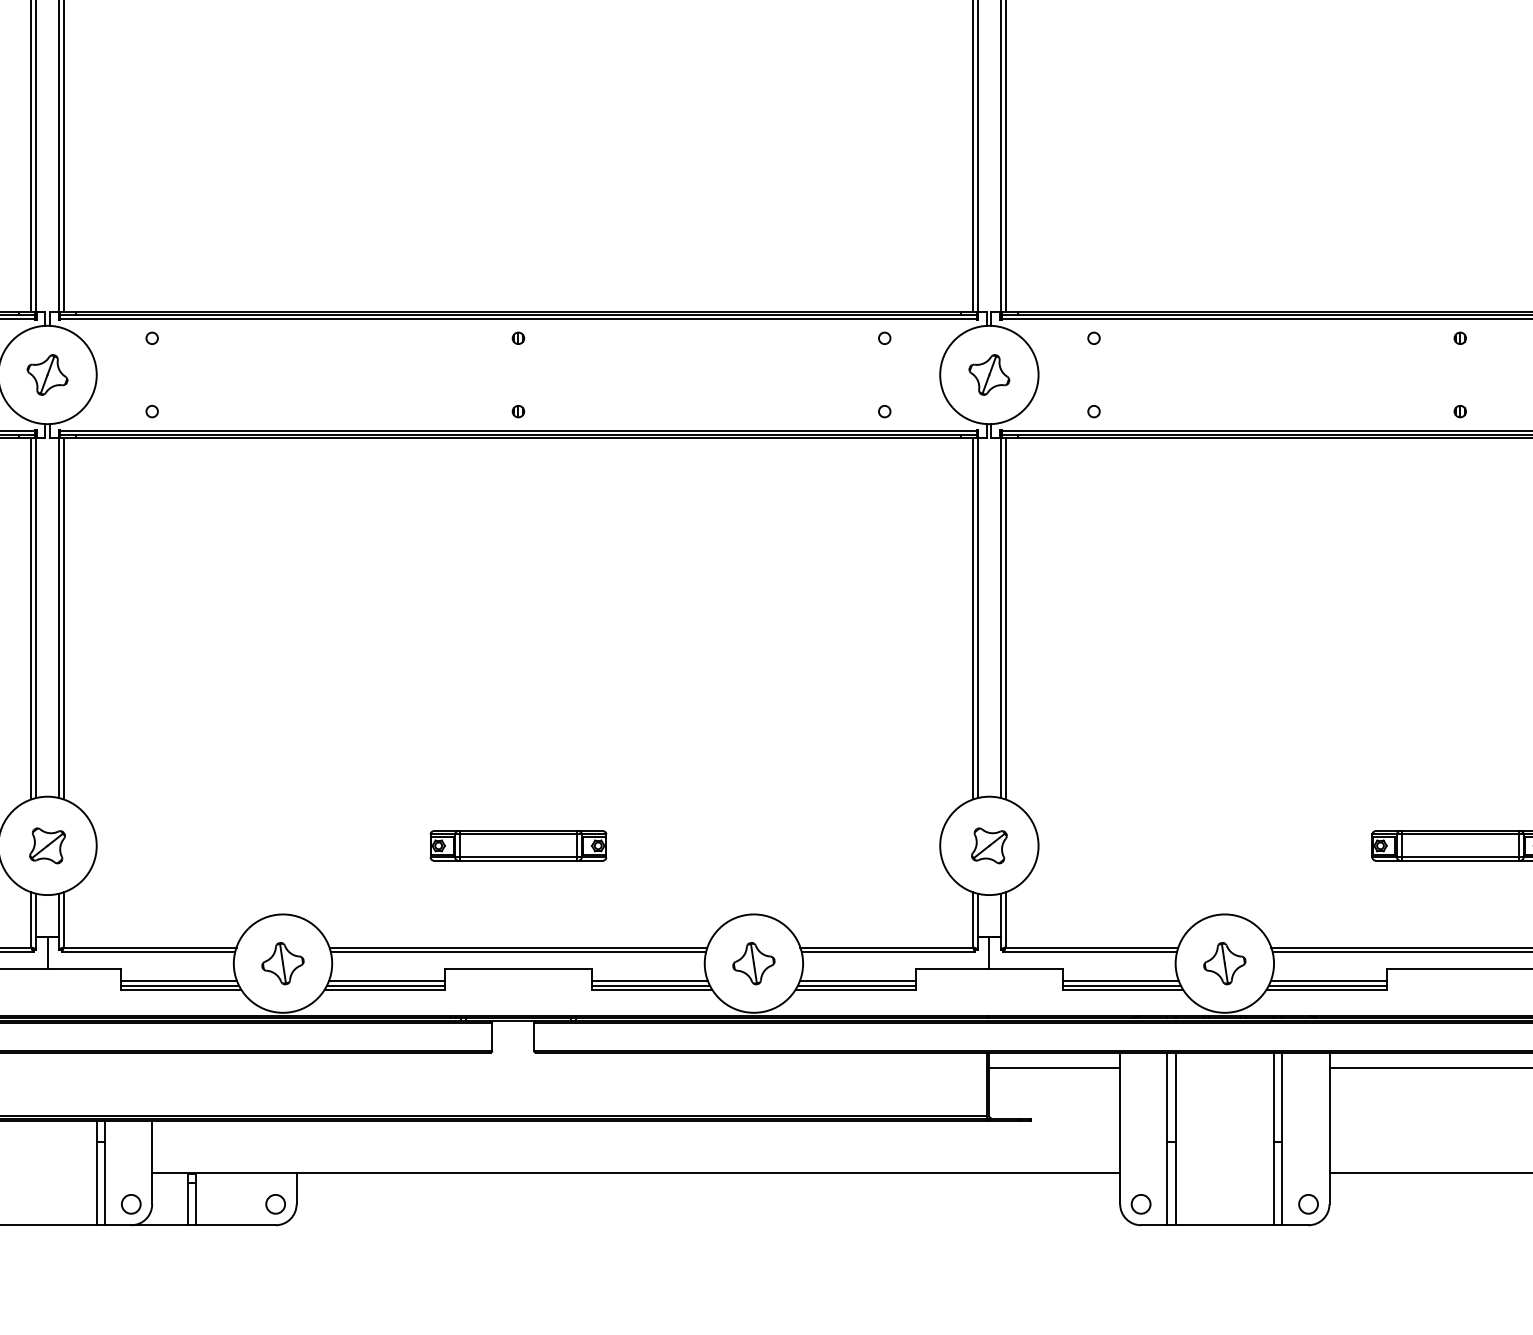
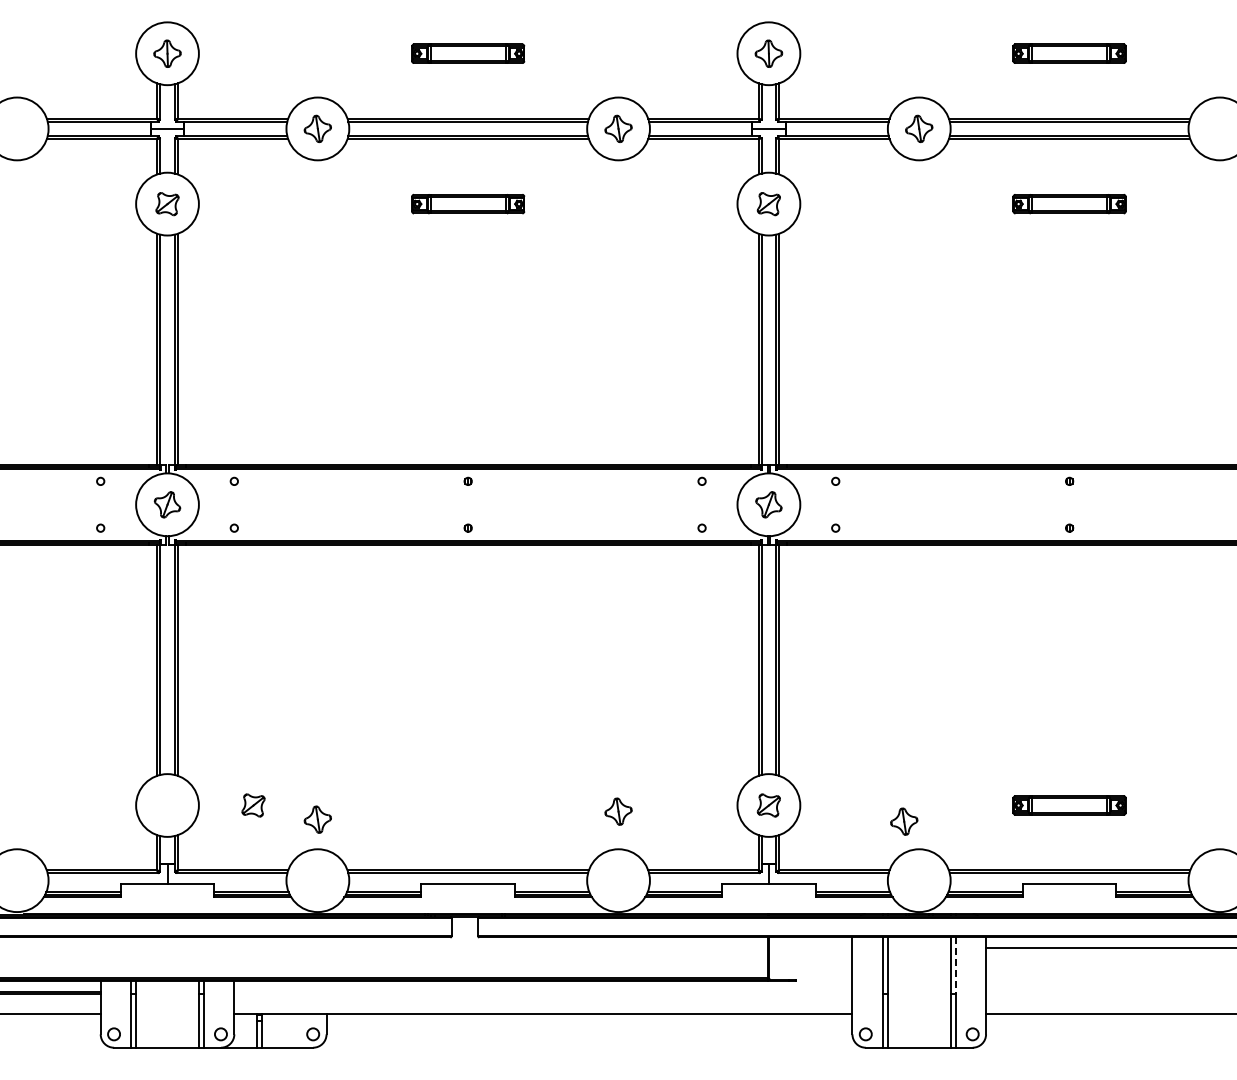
part: (47, 845) -> (253, 805), moved
part: (518, 845) -> (468, 805), removed
part: (282, 963) -> (317, 819), moved
part: (753, 963) -> (618, 811), moved
part: (1225, 963) -> (904, 821), moved
line: (1054, 1068) -> (810, 947), removed
line: (1283, 1098) -> (956, 966), solid -> dashed

